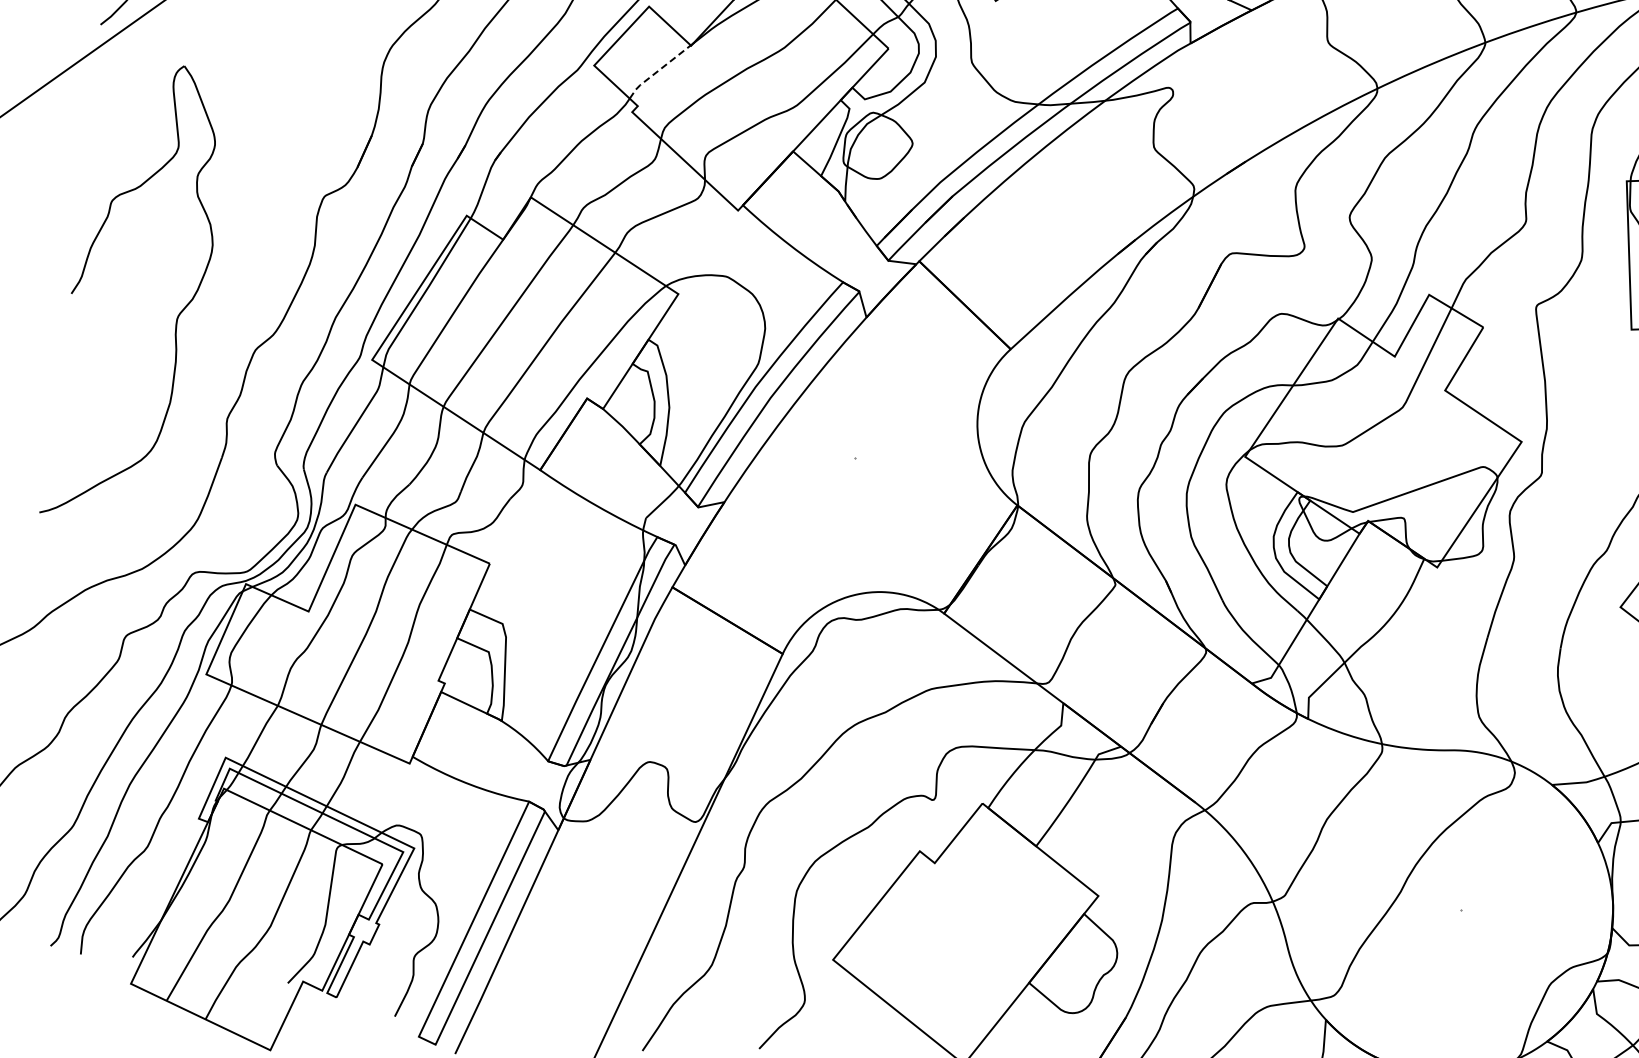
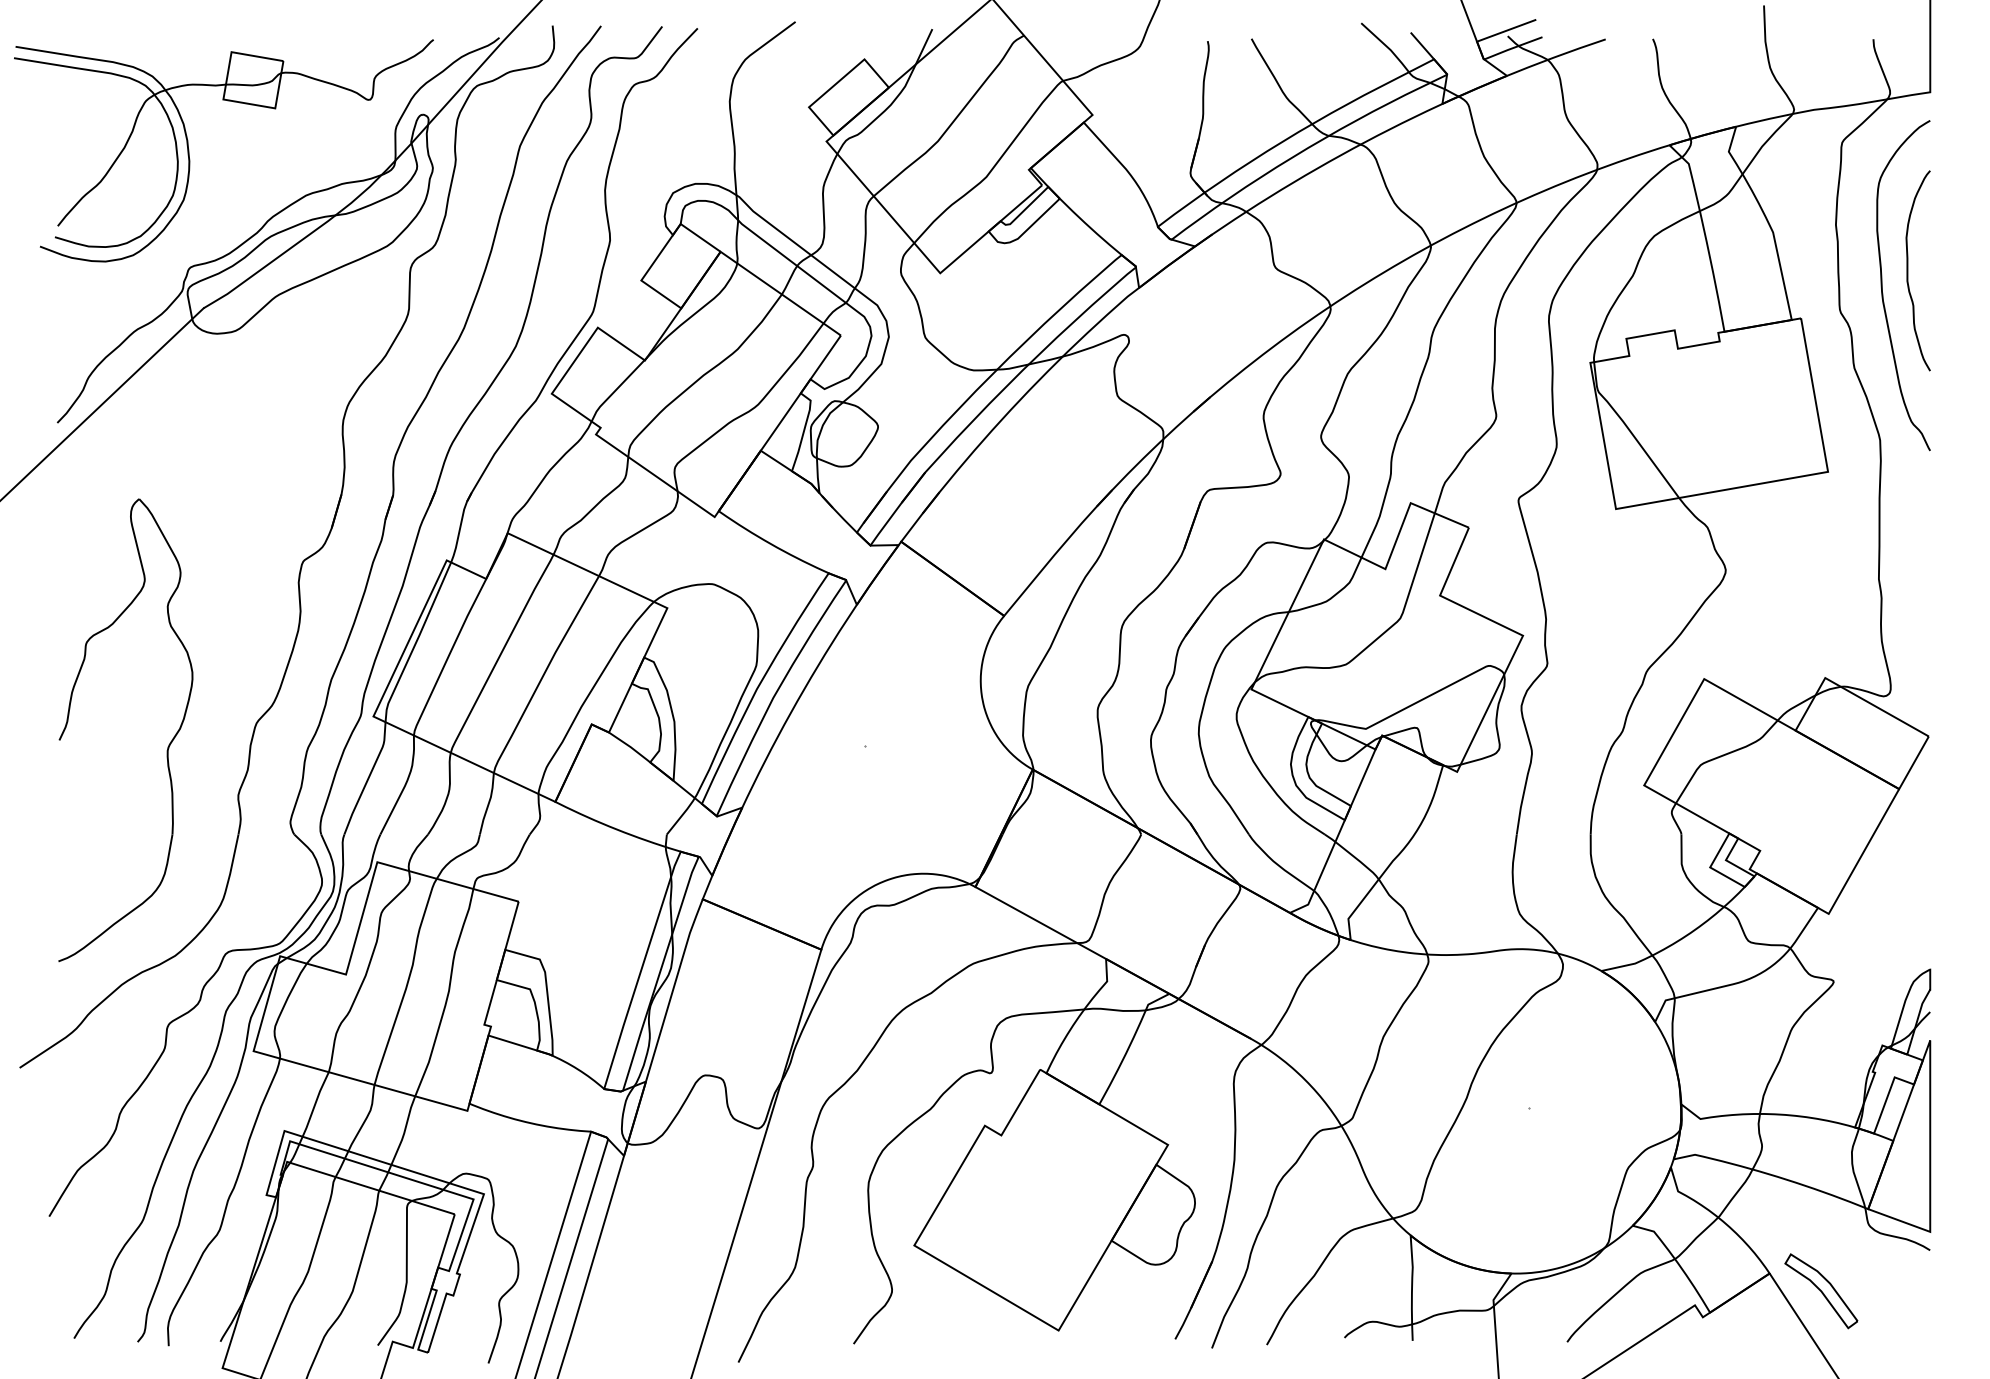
line: (657, 71) -> (615, 390), dashed -> solid
part: (178, 313) -> (168, 744), moved

